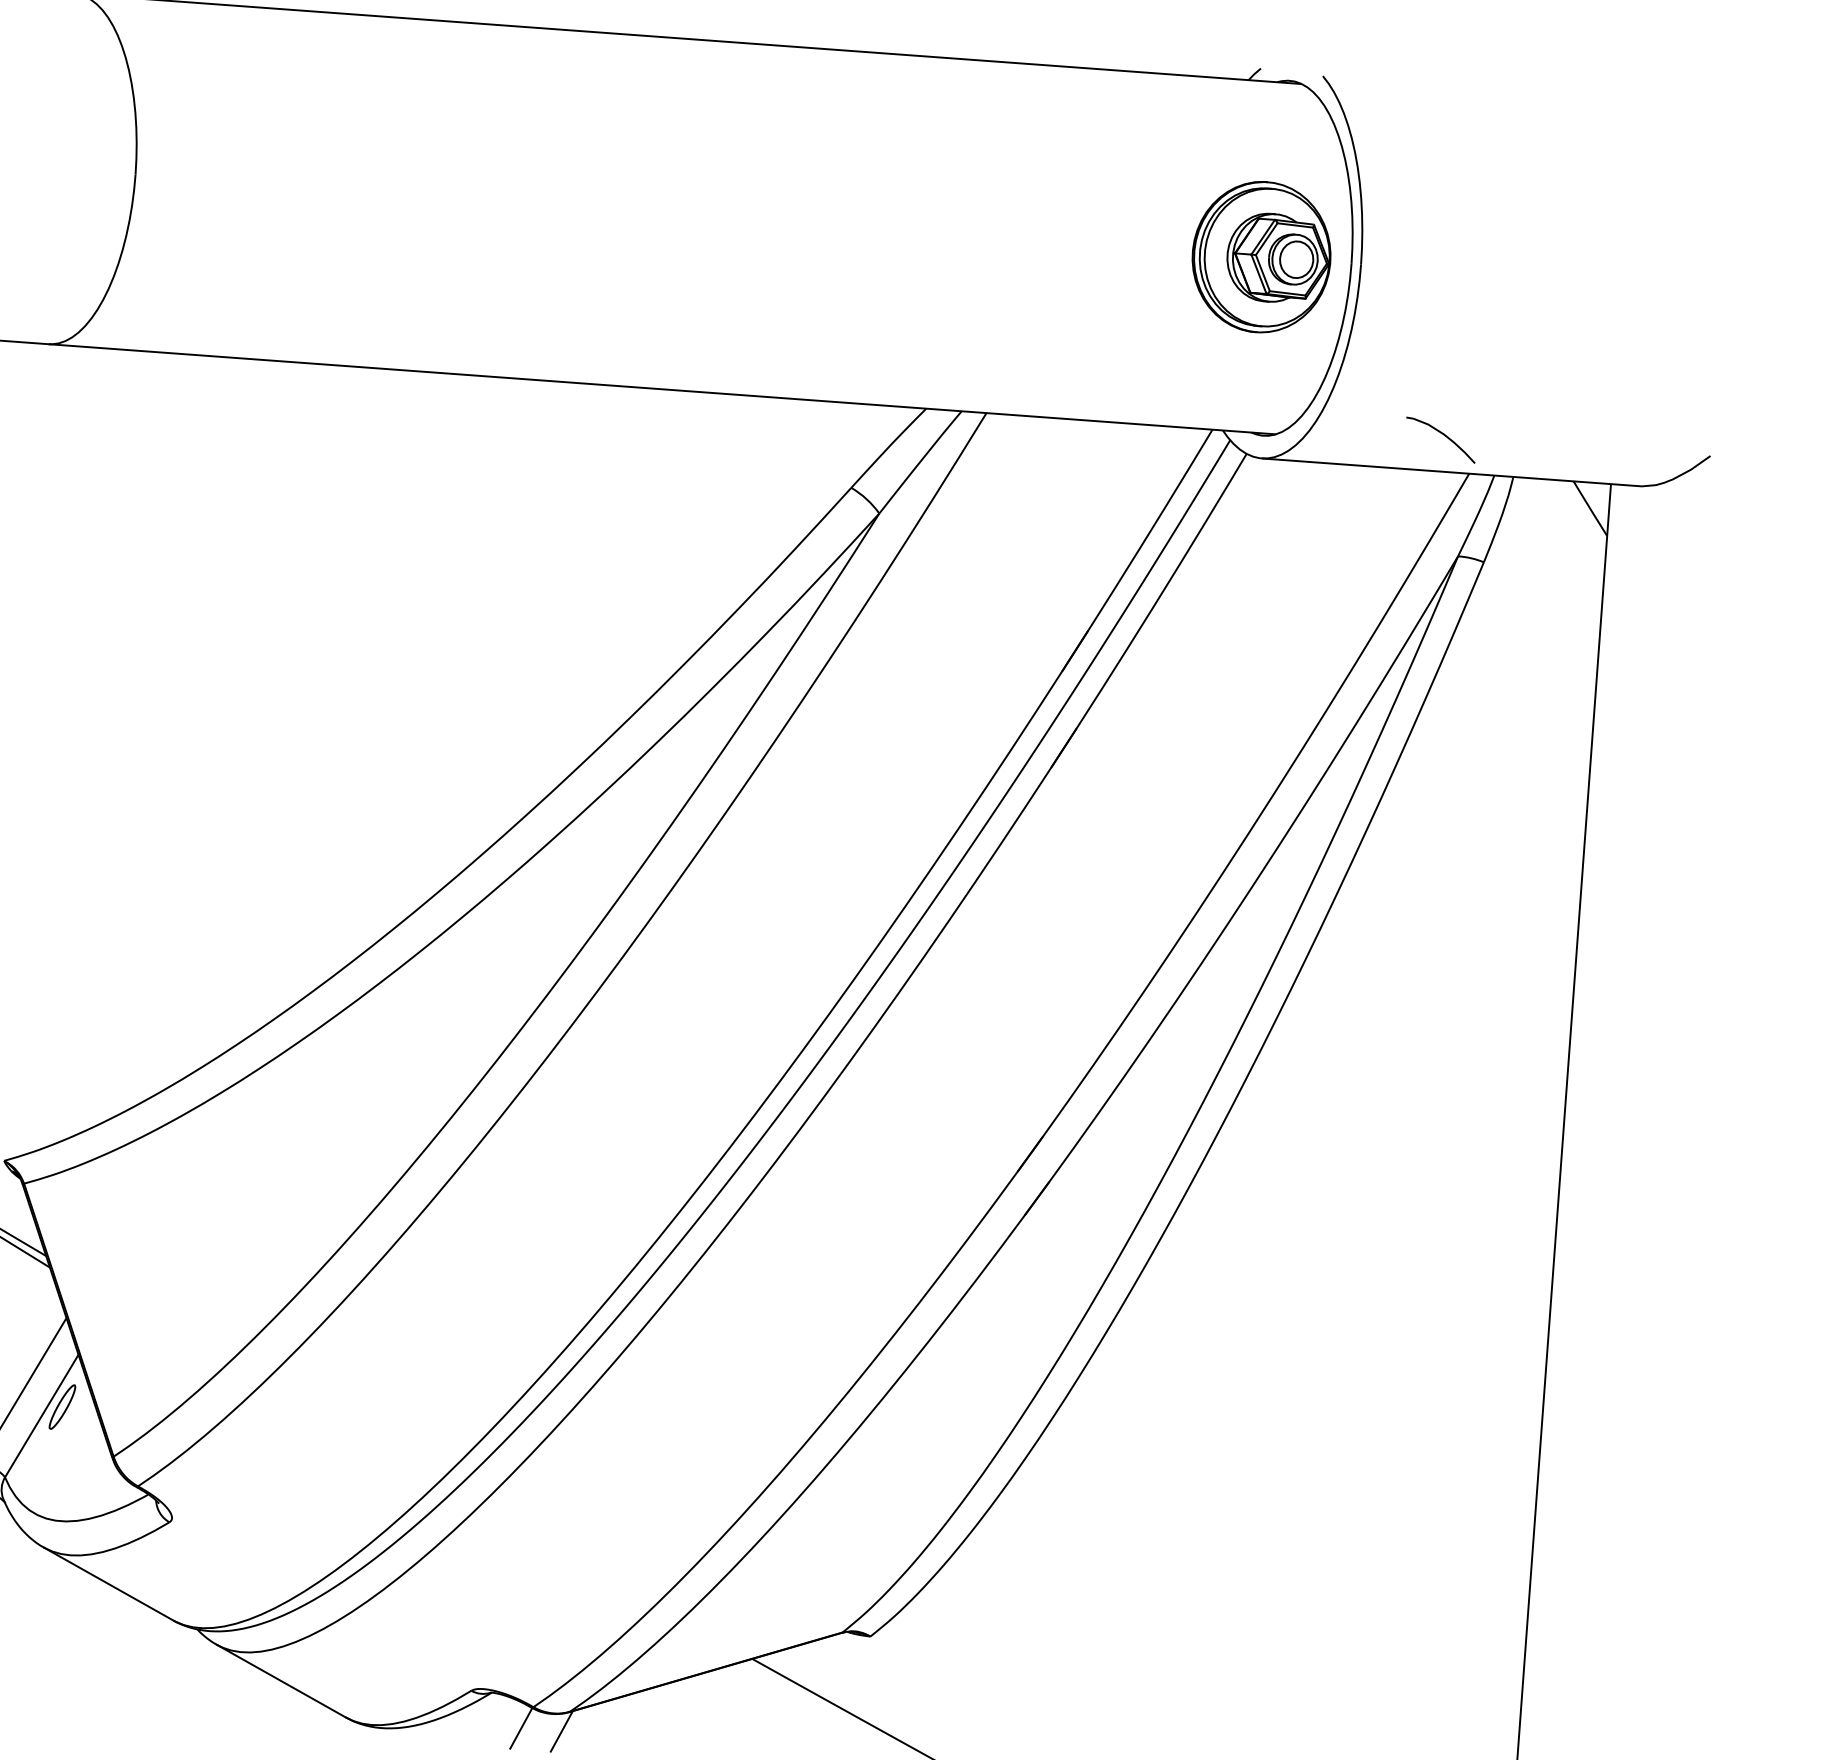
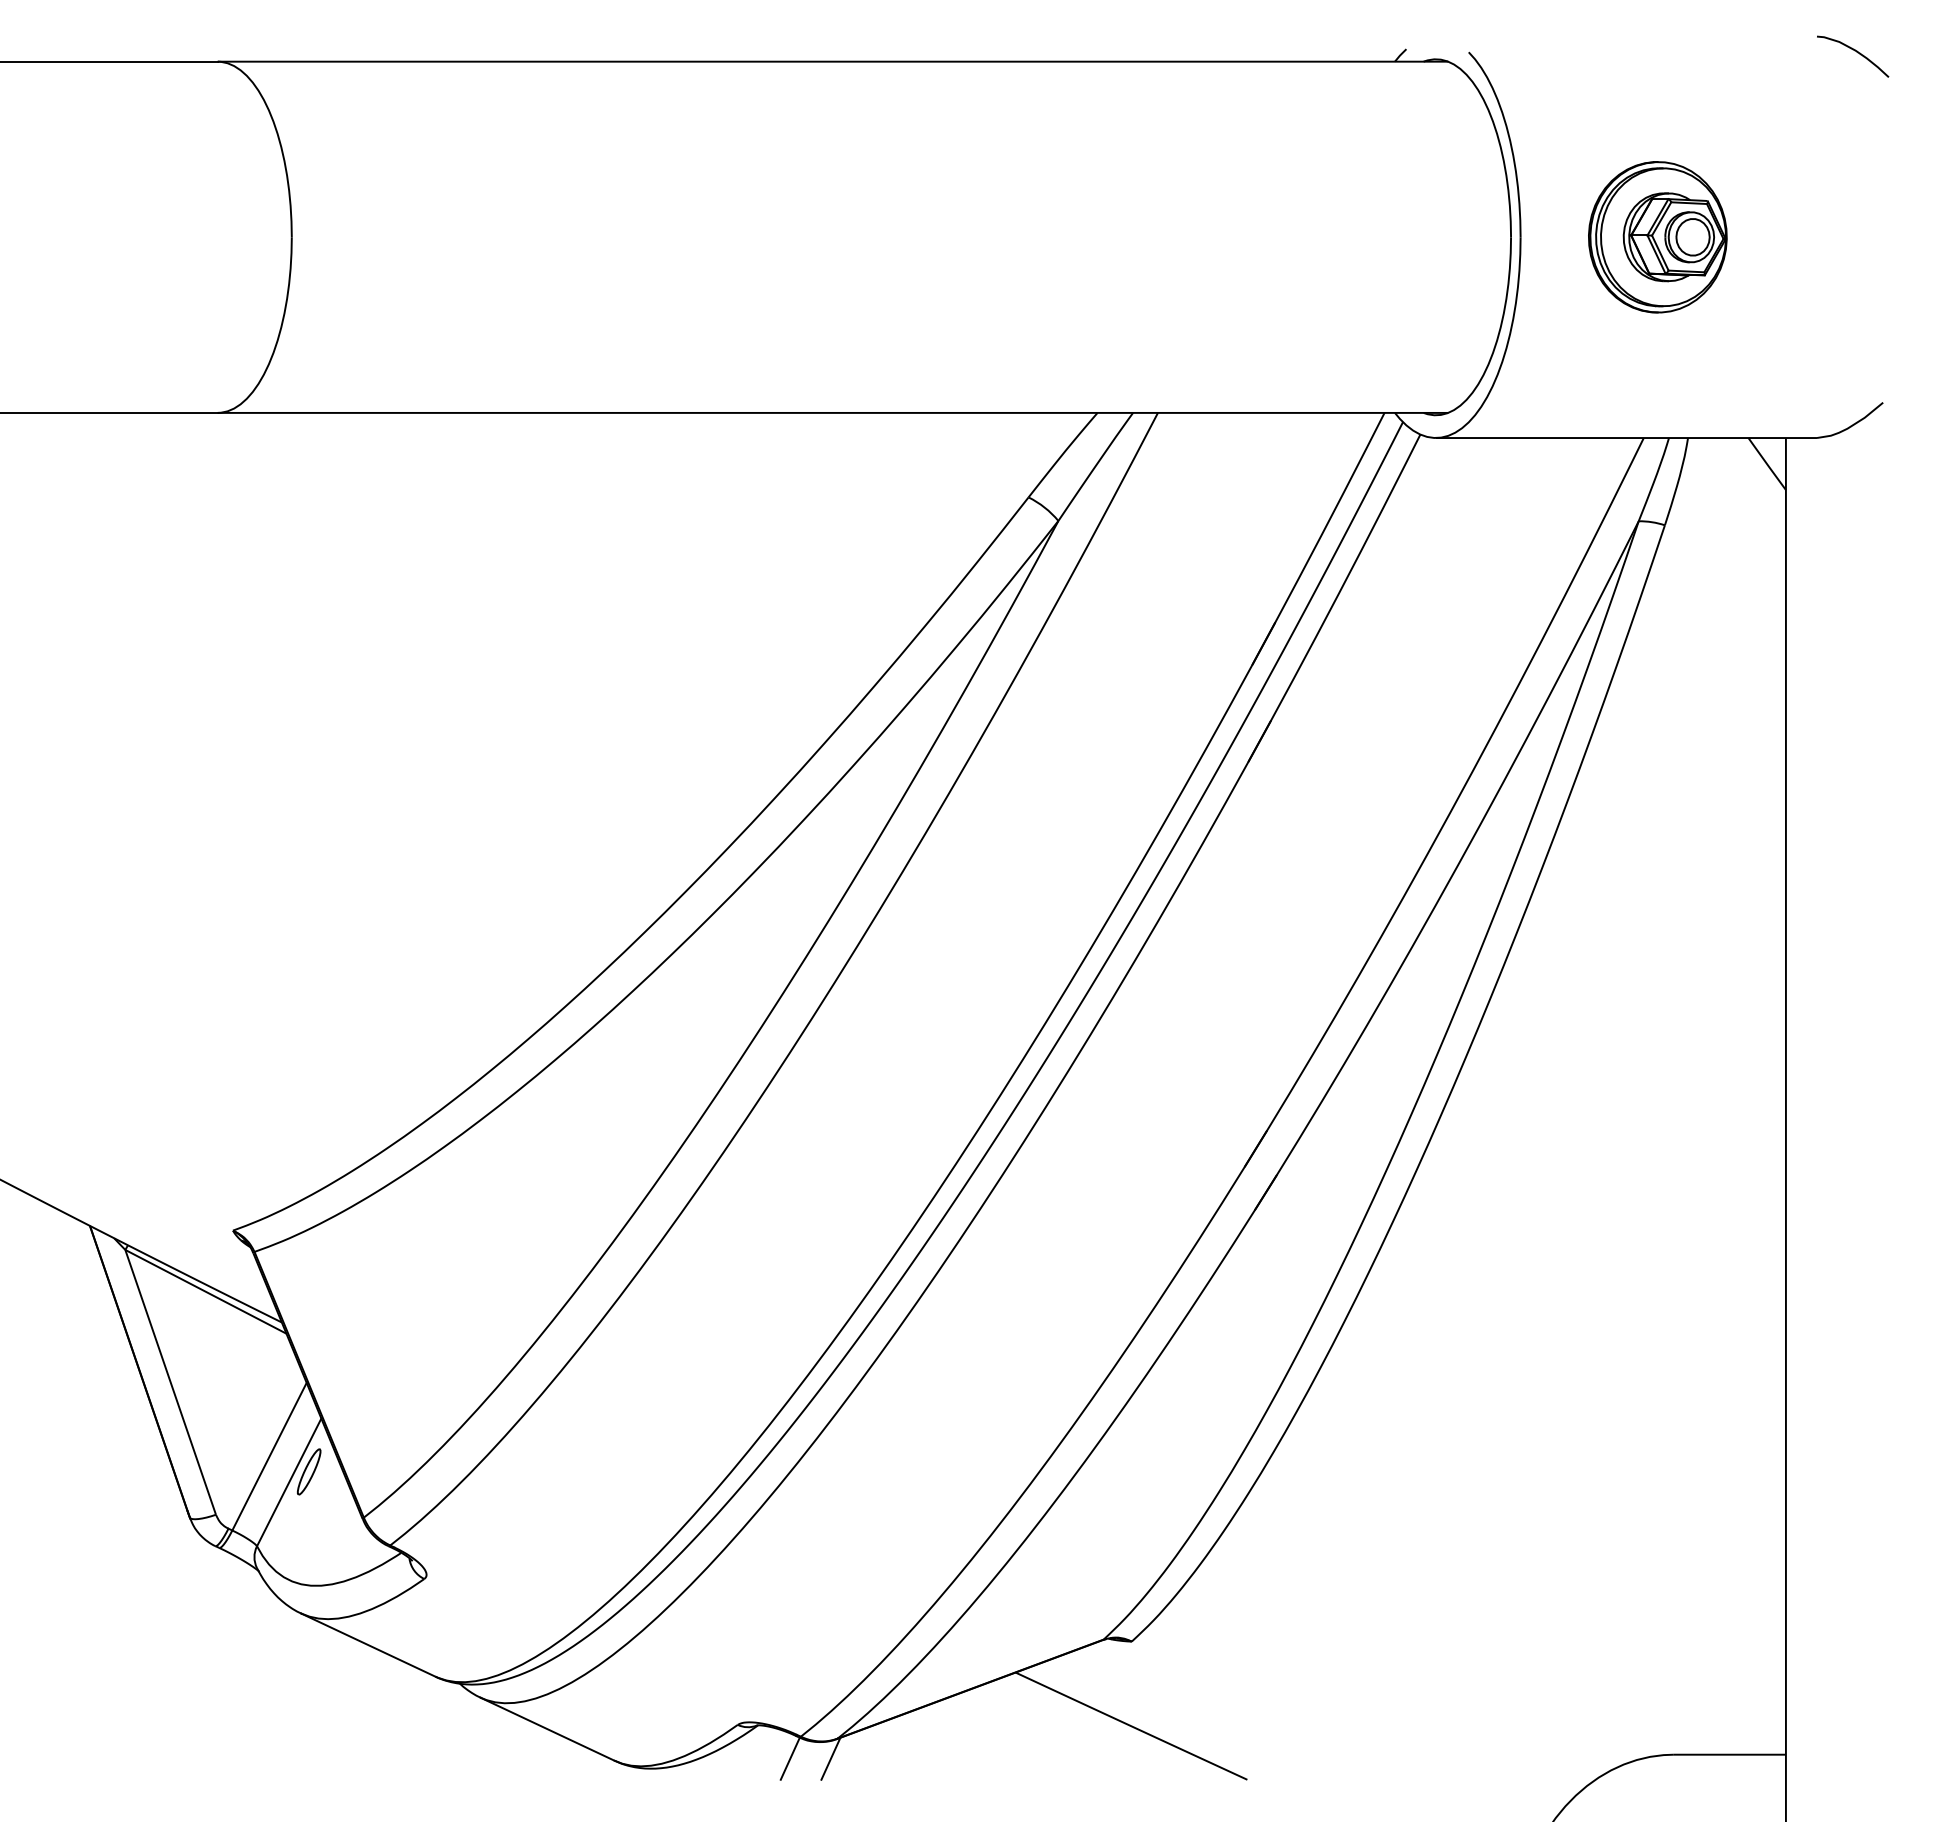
part: (1261, 257) -> (1657, 237), moved
curve: (1444, 436) -> (1856, 52), moved

